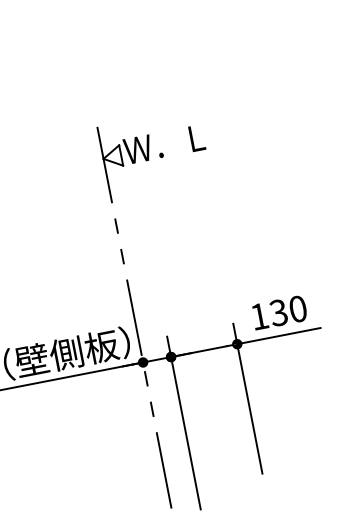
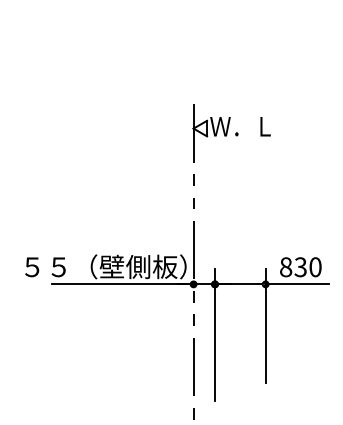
text: (260, 316) -> (286, 267), 130 -> 830

